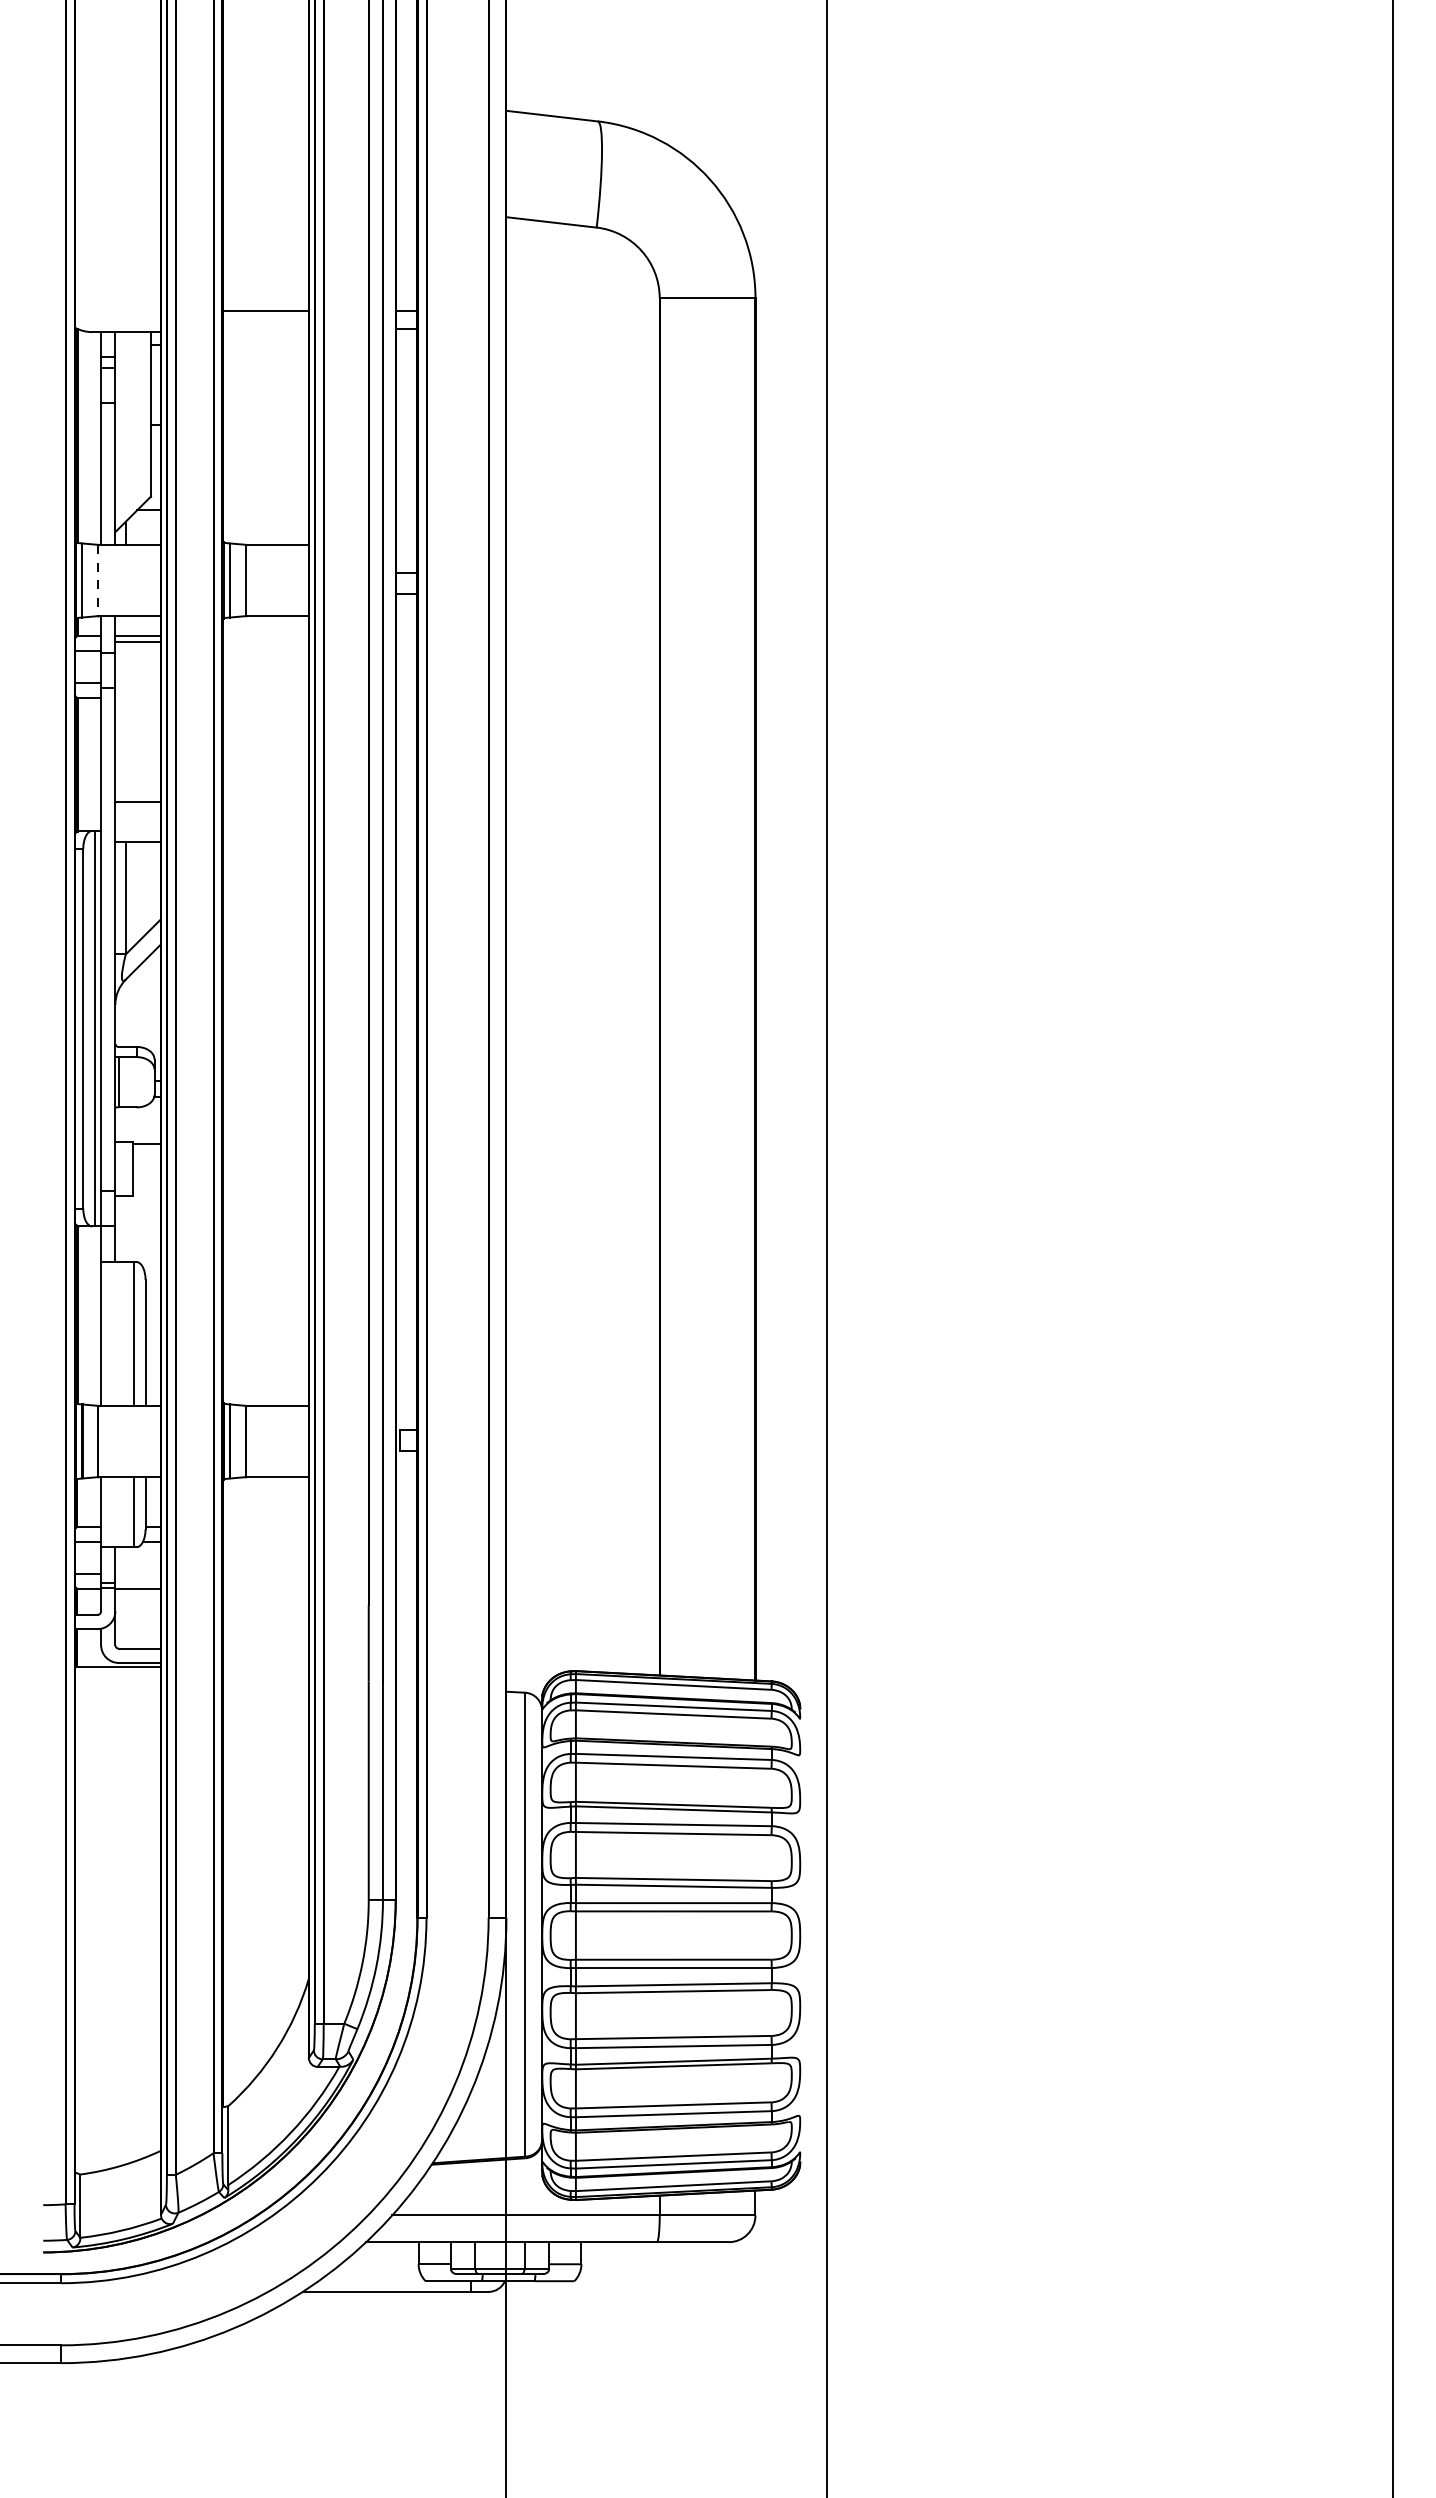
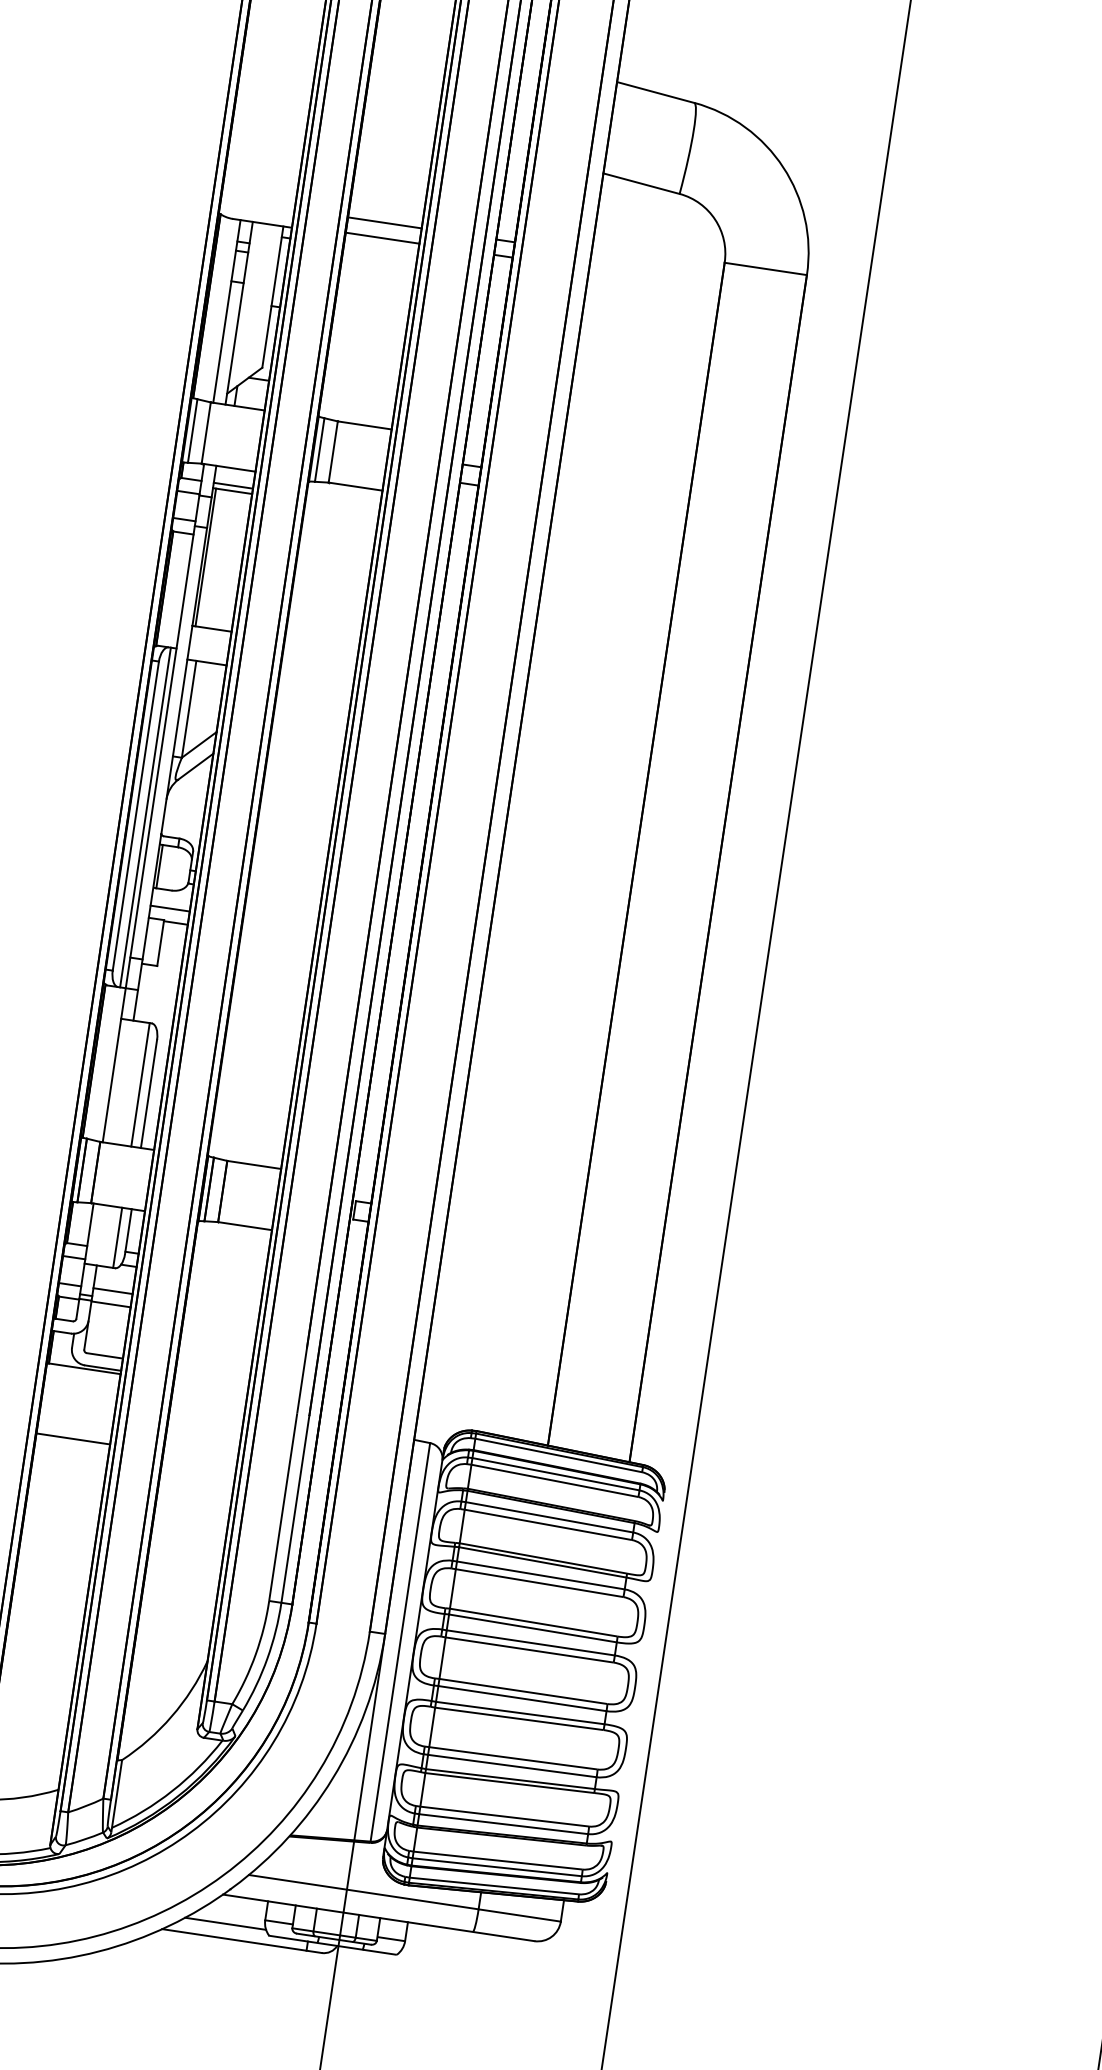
line: (265, 328) -> (382, 238), added
line: (98, 580) -> (206, 433), dashed -> solid
line: (118, 722) -> (205, 557), added
line: (137, 1128) -> (169, 908), added
line: (137, 1573) -> (112, 1290), added
line: (117, 1748) -> (72, 1438), added
line: (374, 2275) -> (225, 1924), added

